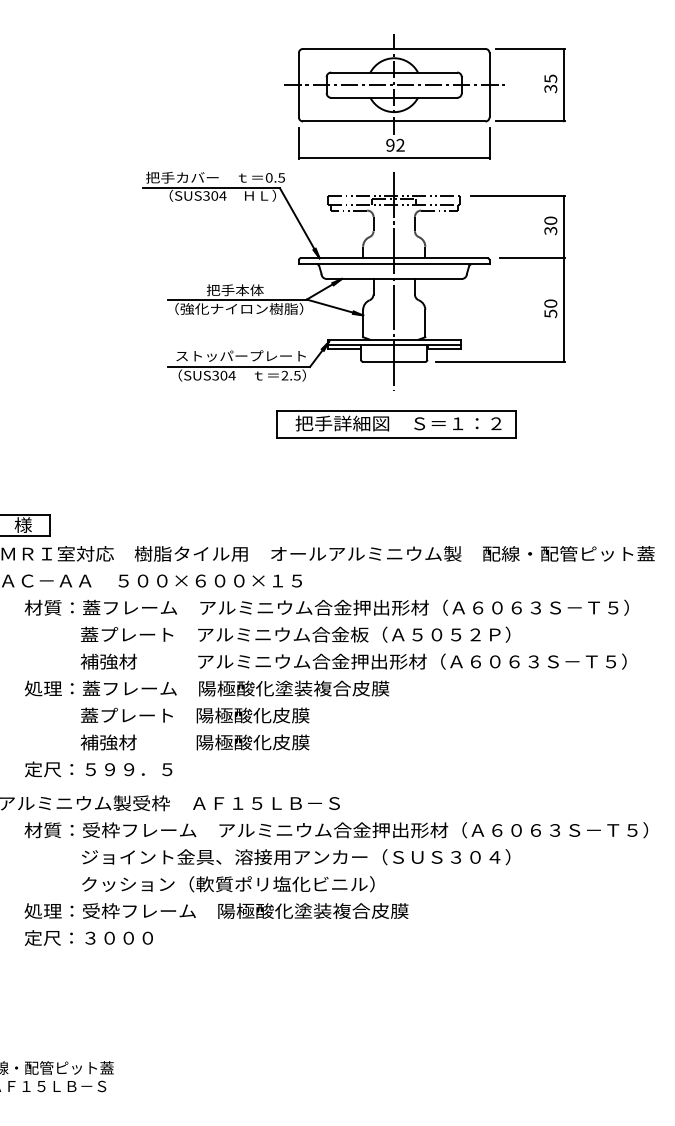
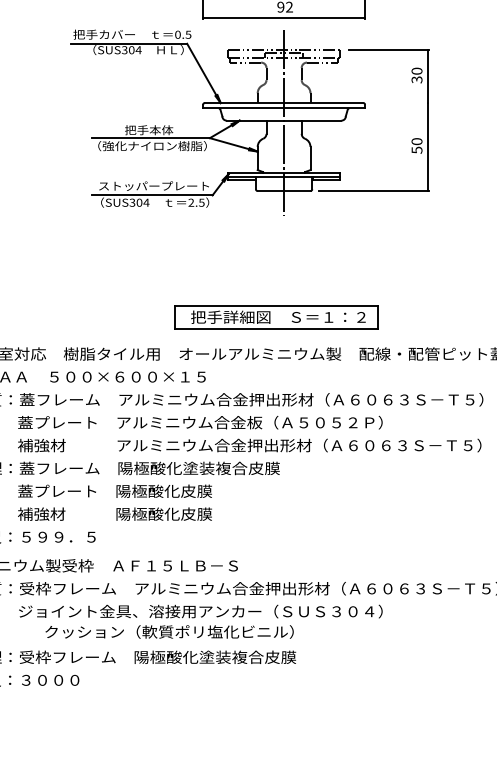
line: (531, 258) -> (400, 103), removed
part: (396, 424) -> (276, 318), moved
text: (228, 884) -> (169, 632), moved

